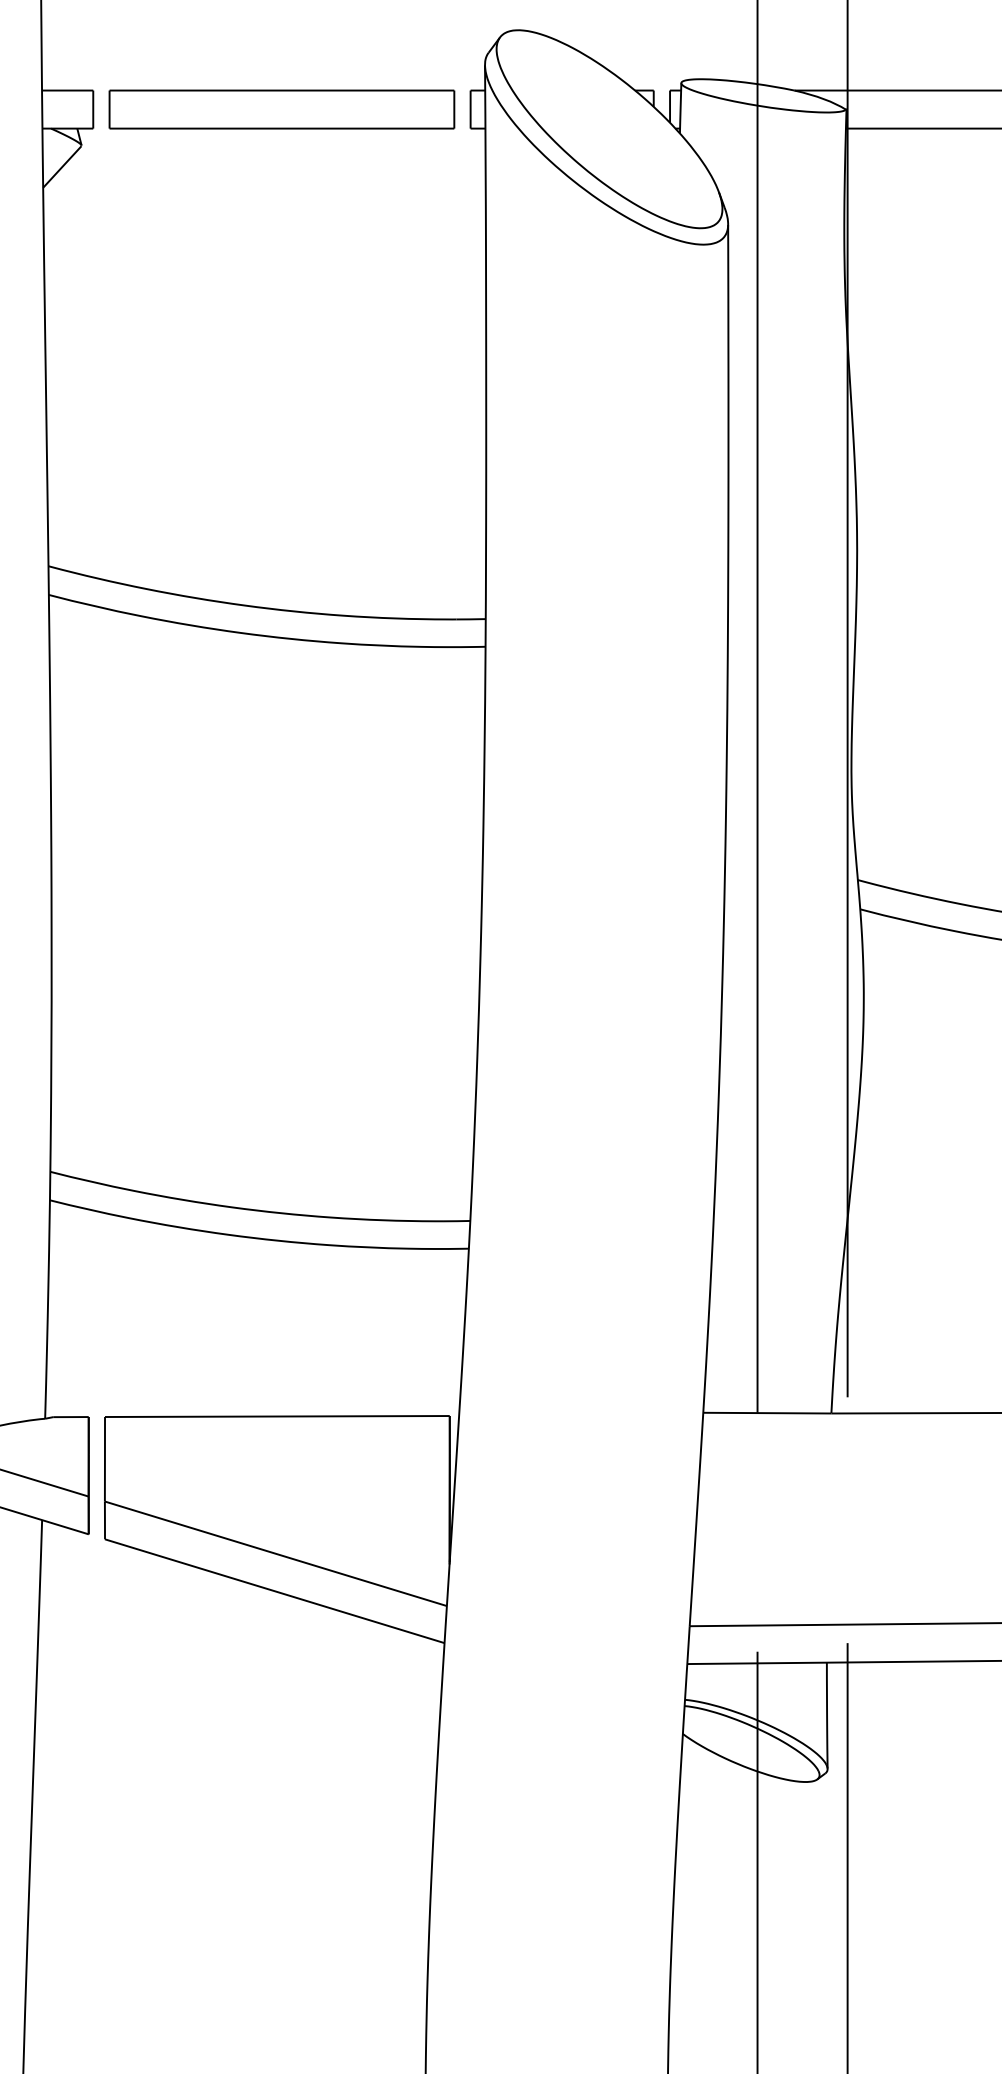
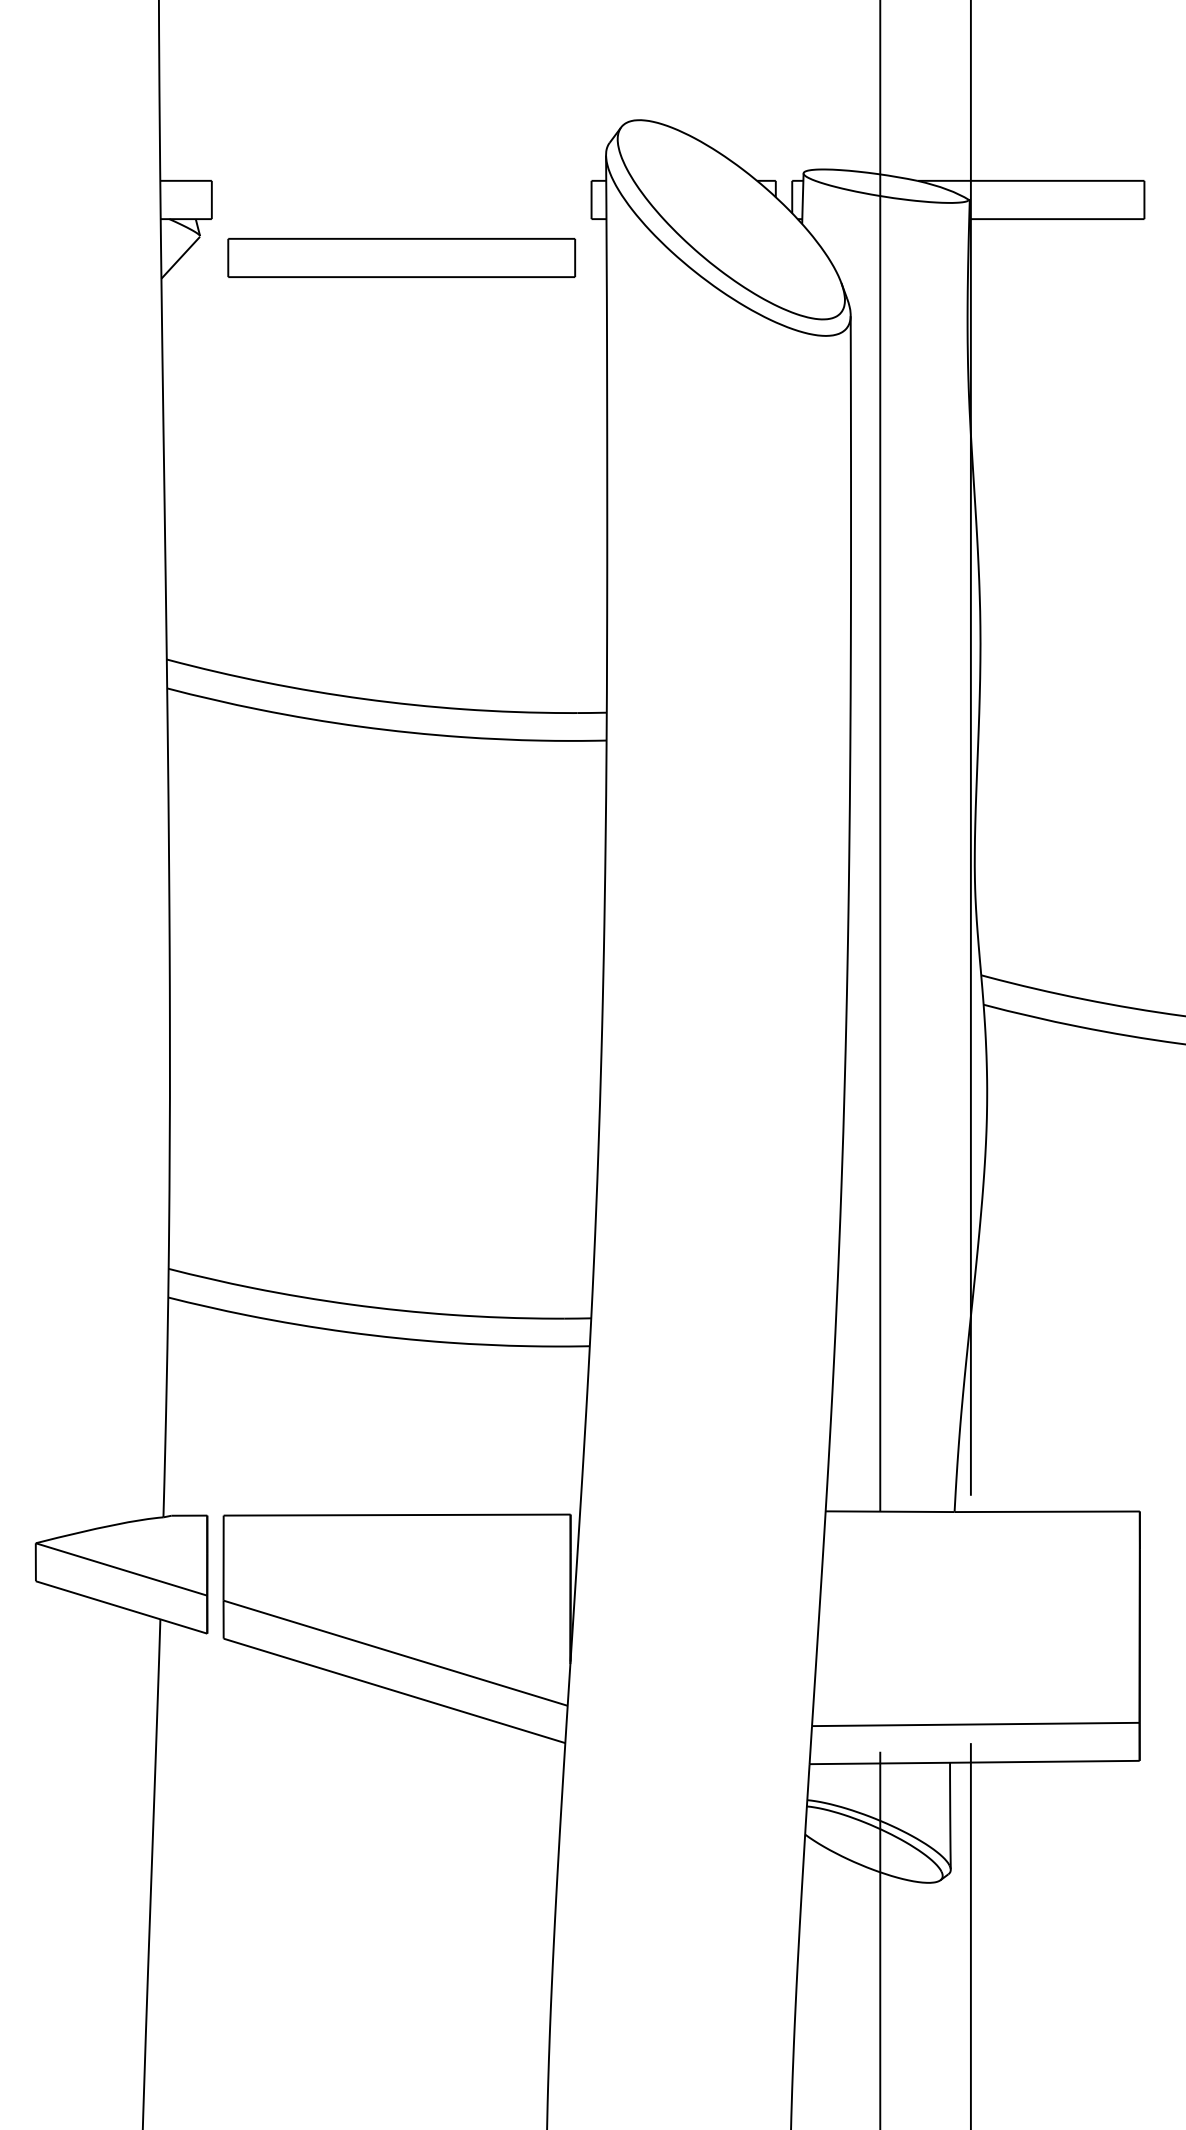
part: (281, 109) -> (401, 257), moved

